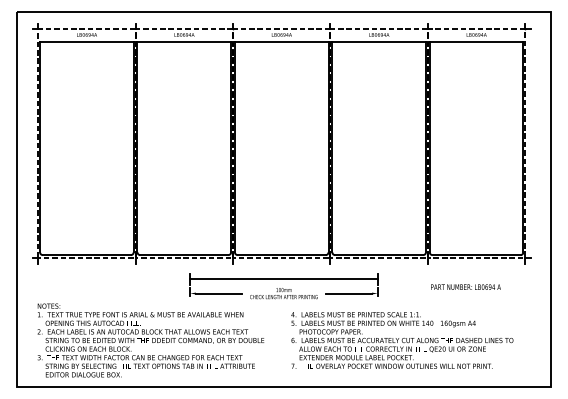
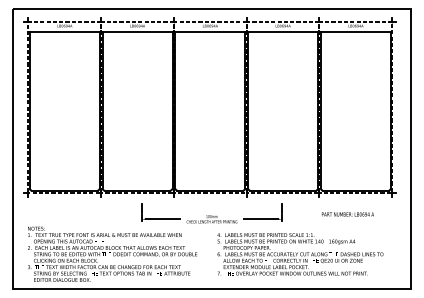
line: (283, 279) -> (211, 208), removed

